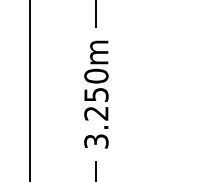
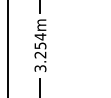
text: (96, 75) -> (40, 36), 3.250m -> 3.254m

